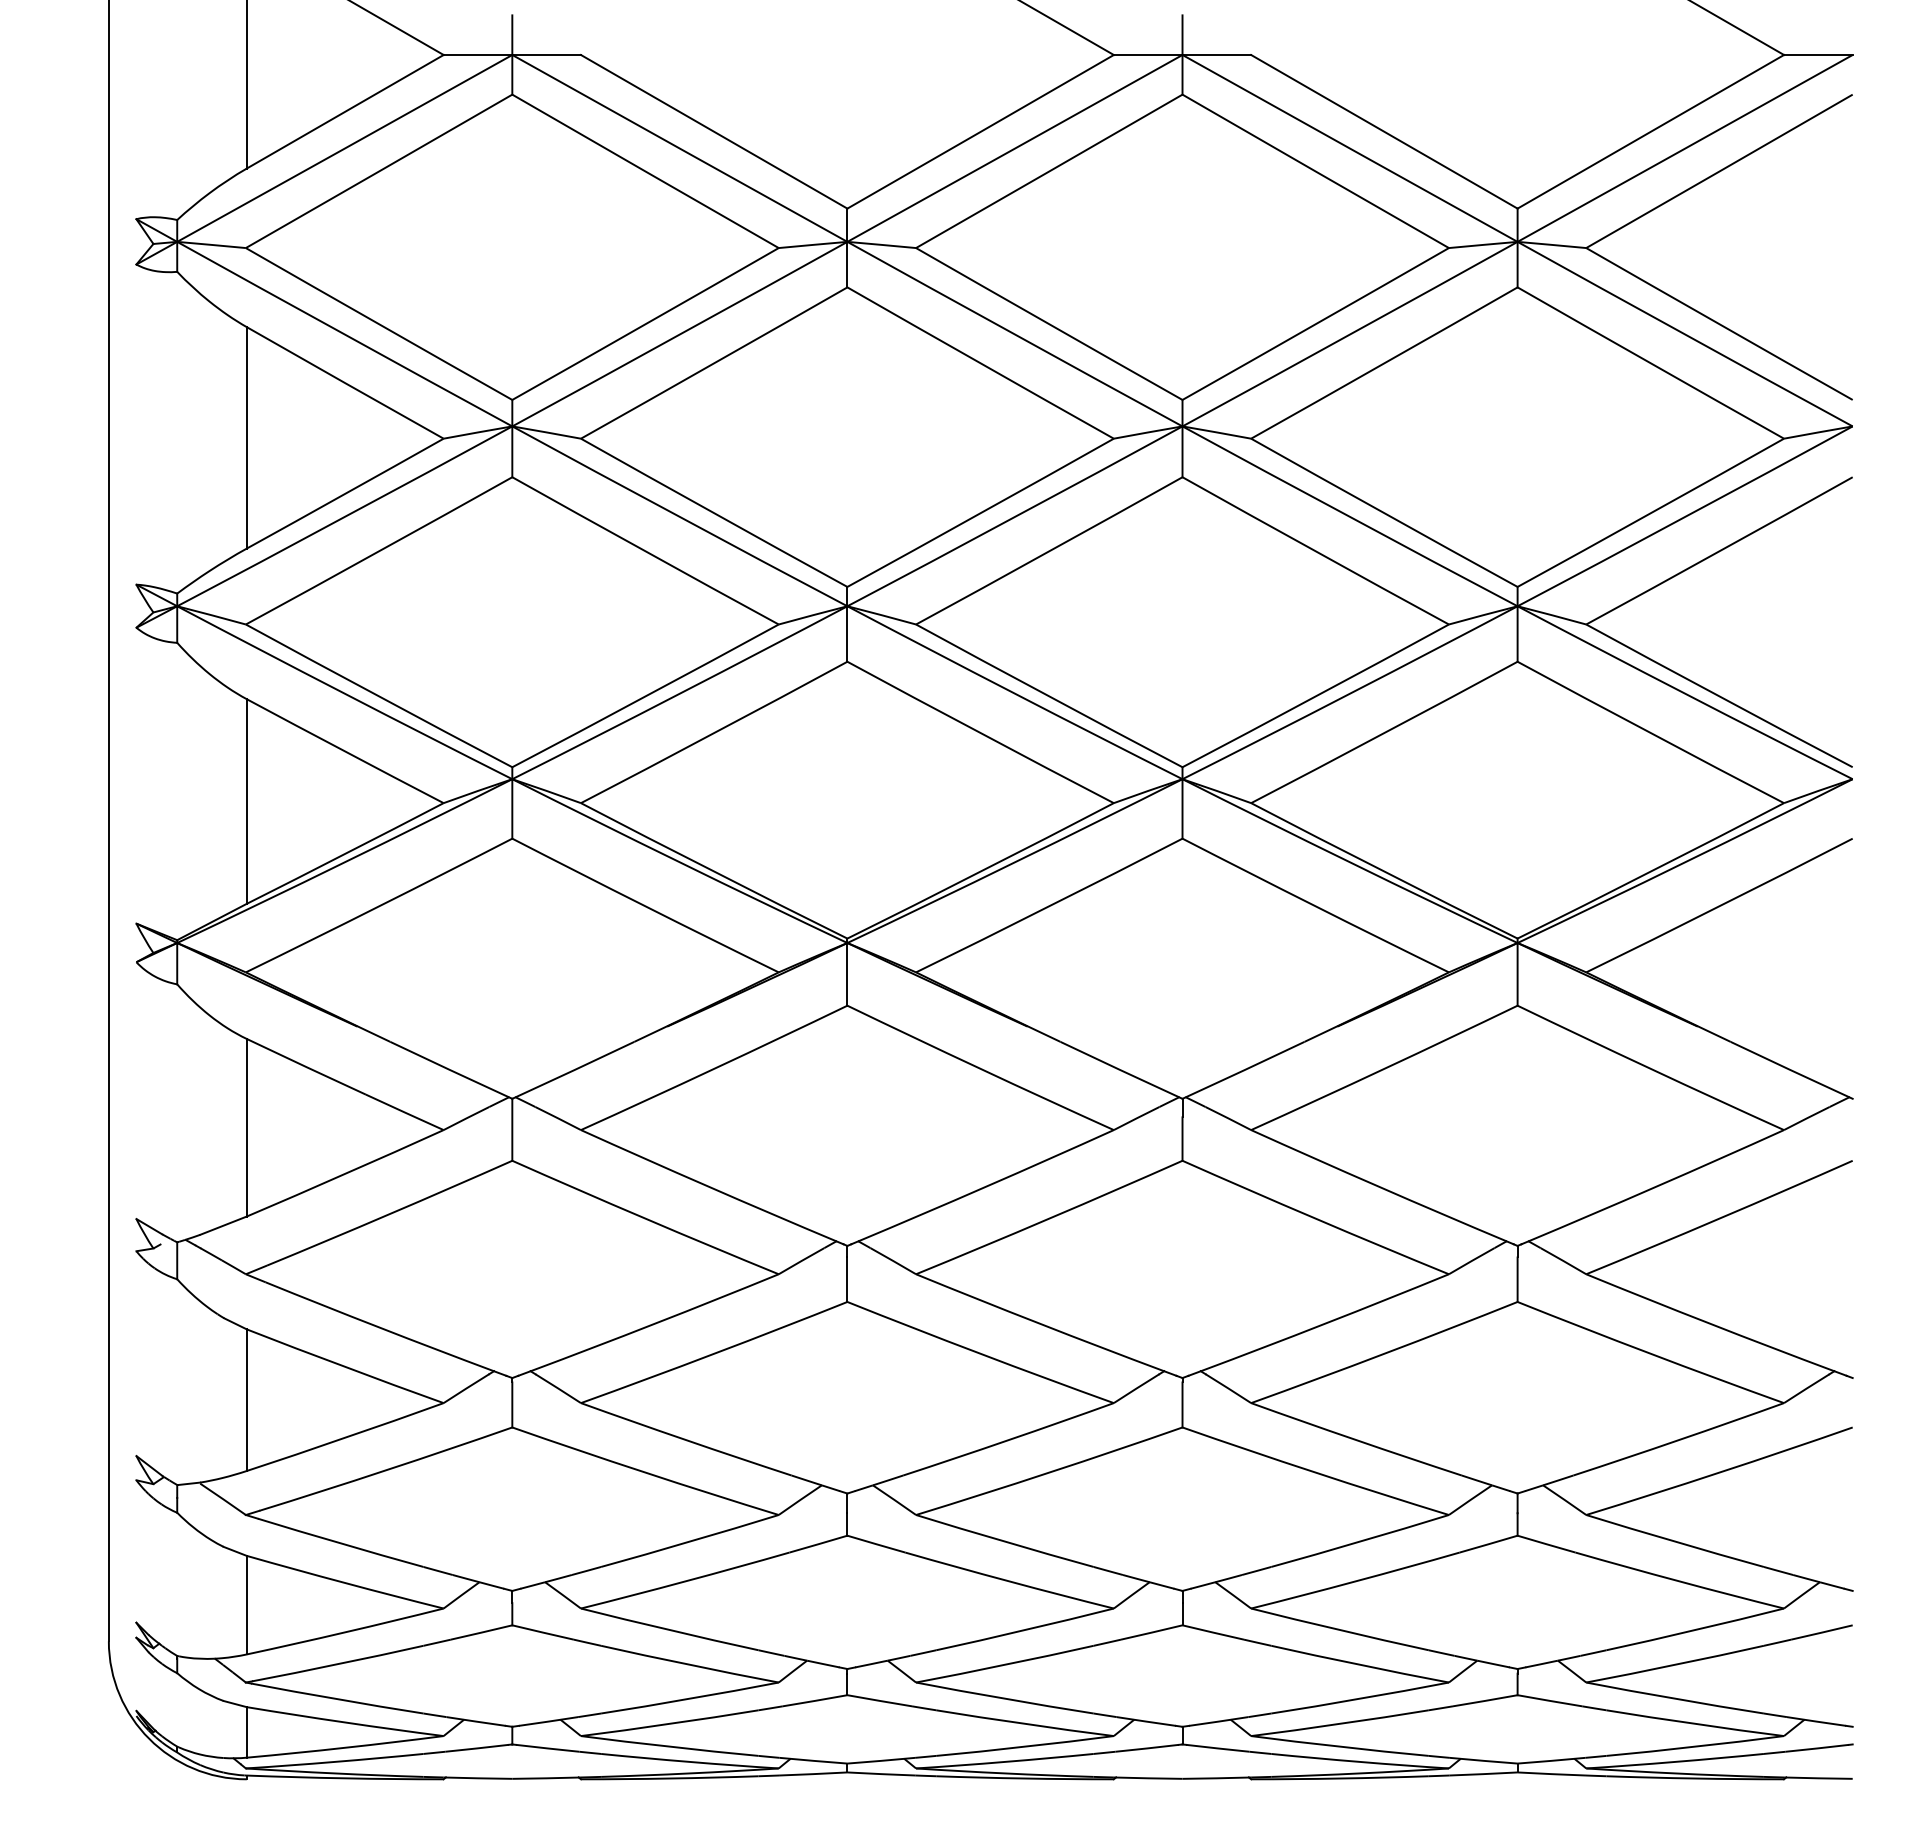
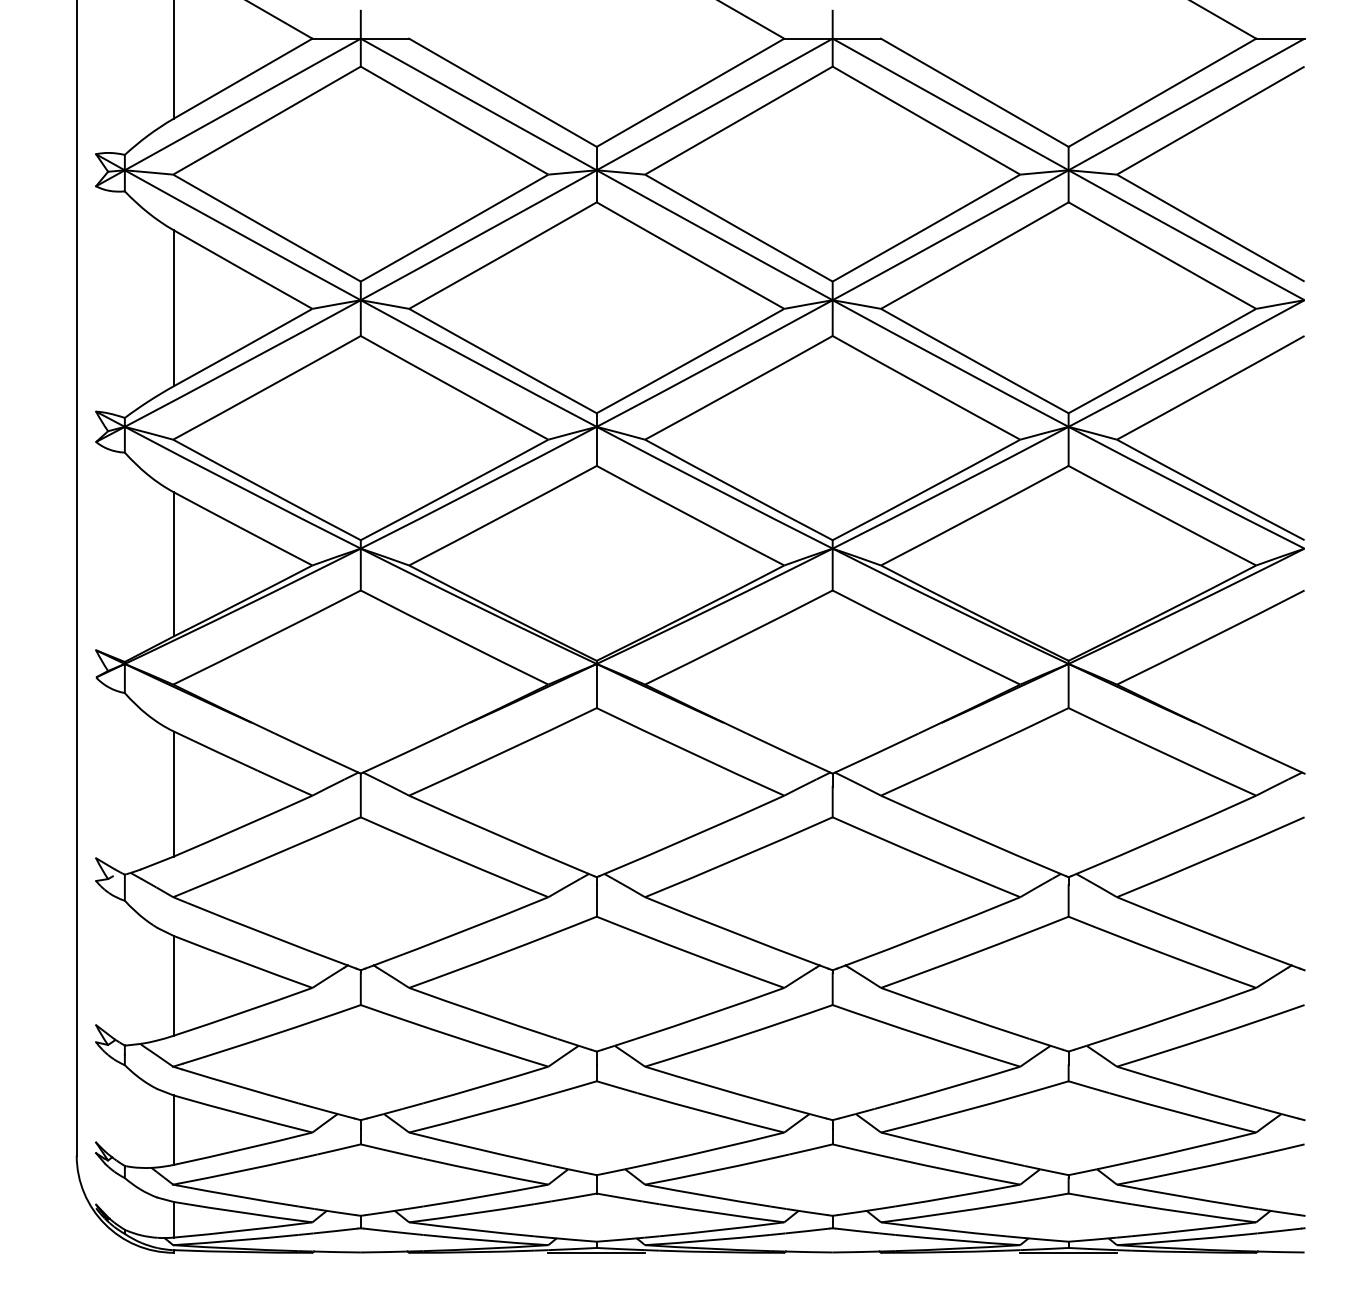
line: (847, 1779) -> (596, 1252), added
line: (1517, 1779) -> (1068, 1252), added

